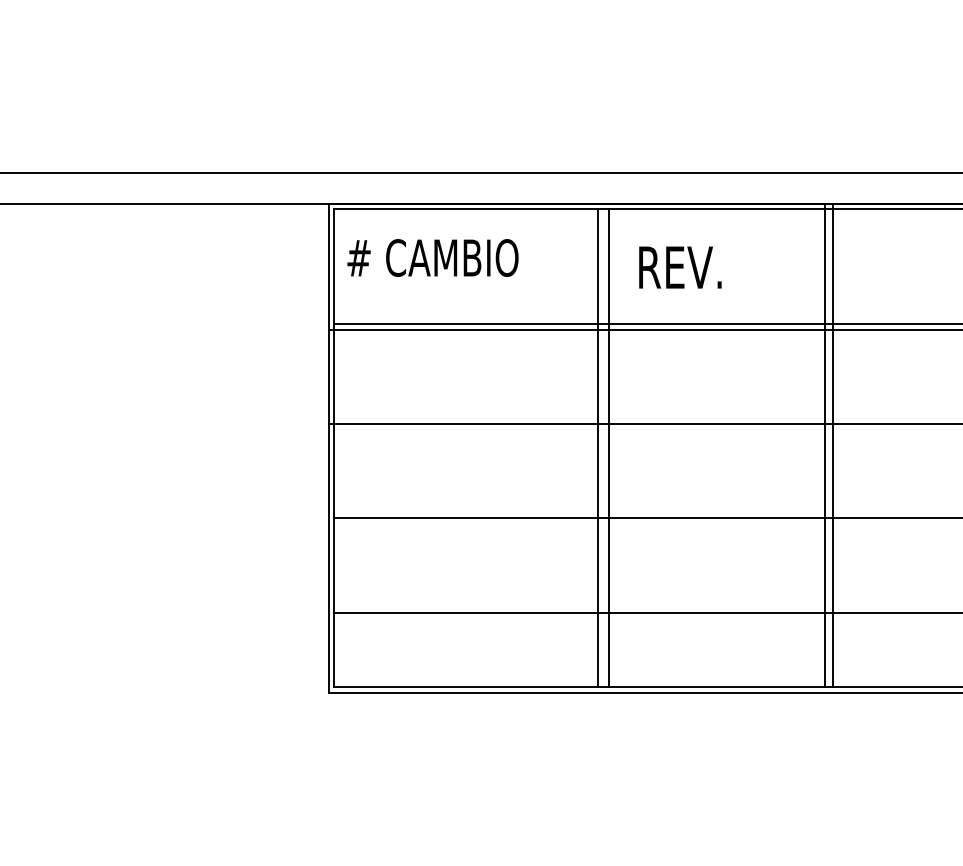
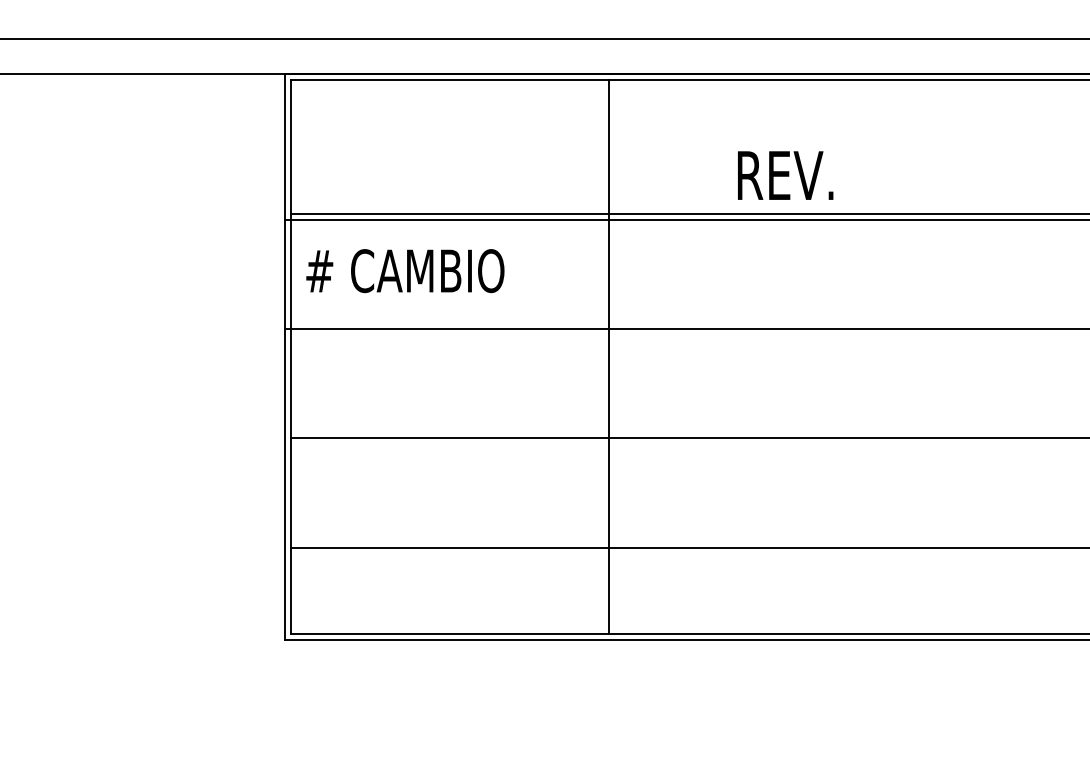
text: (432, 257) -> (404, 270), moved
text: (680, 267) -> (785, 175), moved
line: (825, 445) -> (859, 353), removed
line: (832, 445) -> (867, 353), removed
line: (598, 447) -> (596, 356), removed

